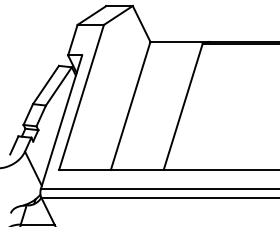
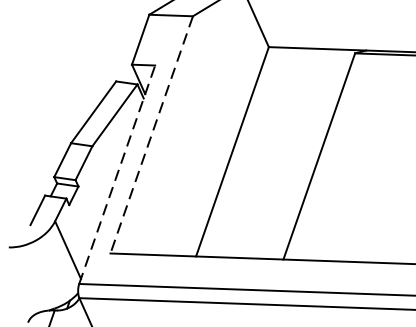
line: (81, 97) -> (151, 135), solid -> dashed
line: (61, 122) -> (117, 175), solid -> dashed

